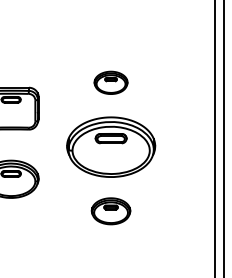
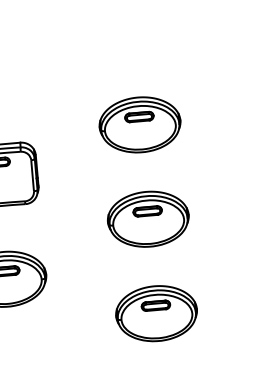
part: (110, 82) -> (139, 124), size x1.67
part: (110, 146) -> (147, 218), size x0.62
part: (110, 210) -> (155, 312), size x1.43

